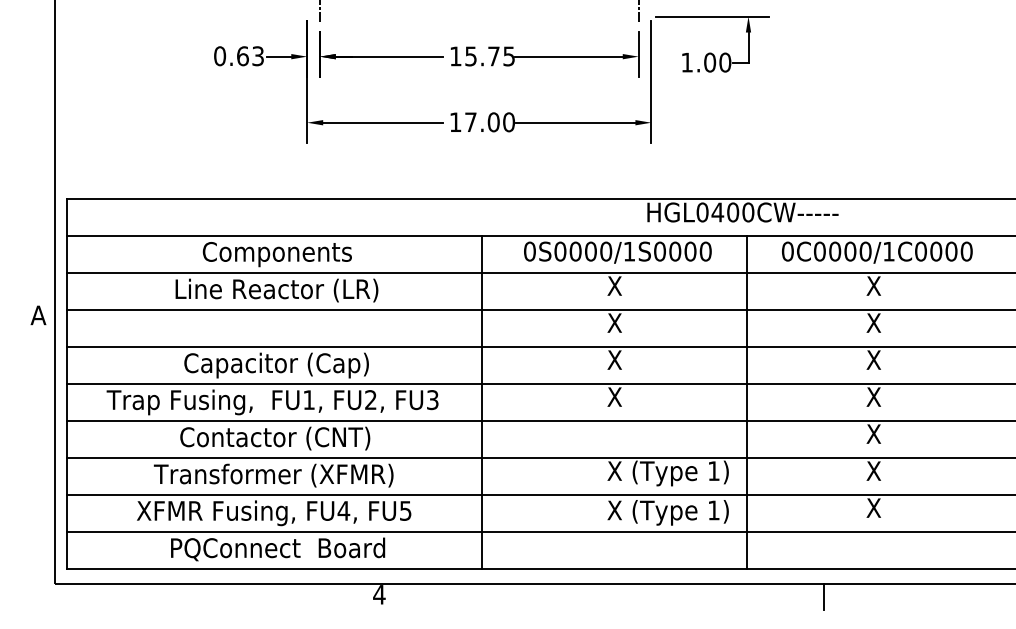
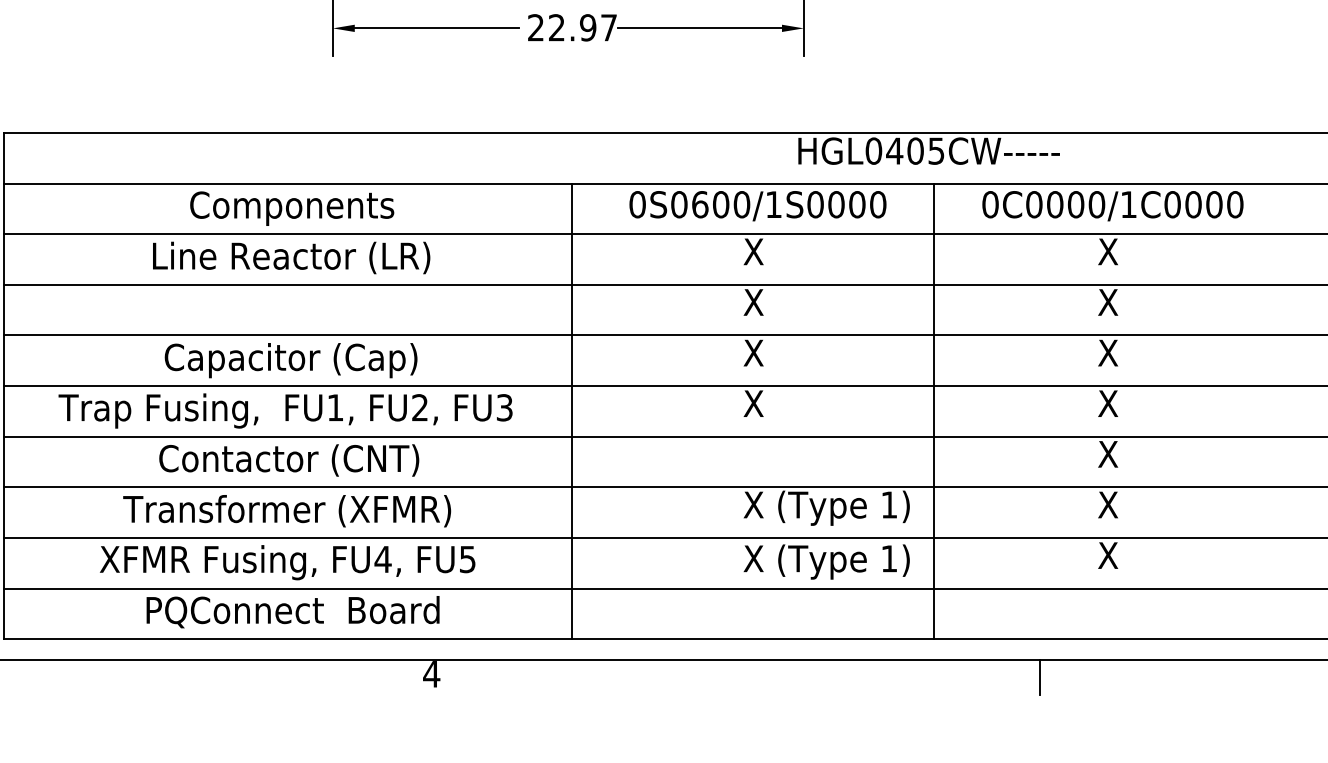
text: (481, 122) -> (571, 28), 17.00 -> 22.97
text: (748, 212) -> (936, 151), HGL0400CW----- -> HGL0405CW-----
text: (575, 251) -> (699, 204), 0S0000/1S0000 -> 0S0600/1S0000

